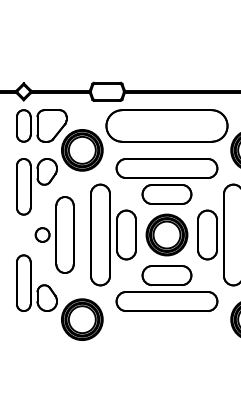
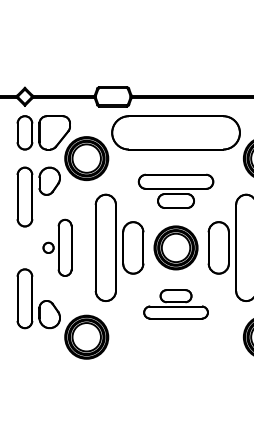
part: (166, 181) -> (175, 191), size x0.7
part: (54, 234) -> (57, 247), size x0.7
part: (166, 288) -> (175, 304), size x0.6

